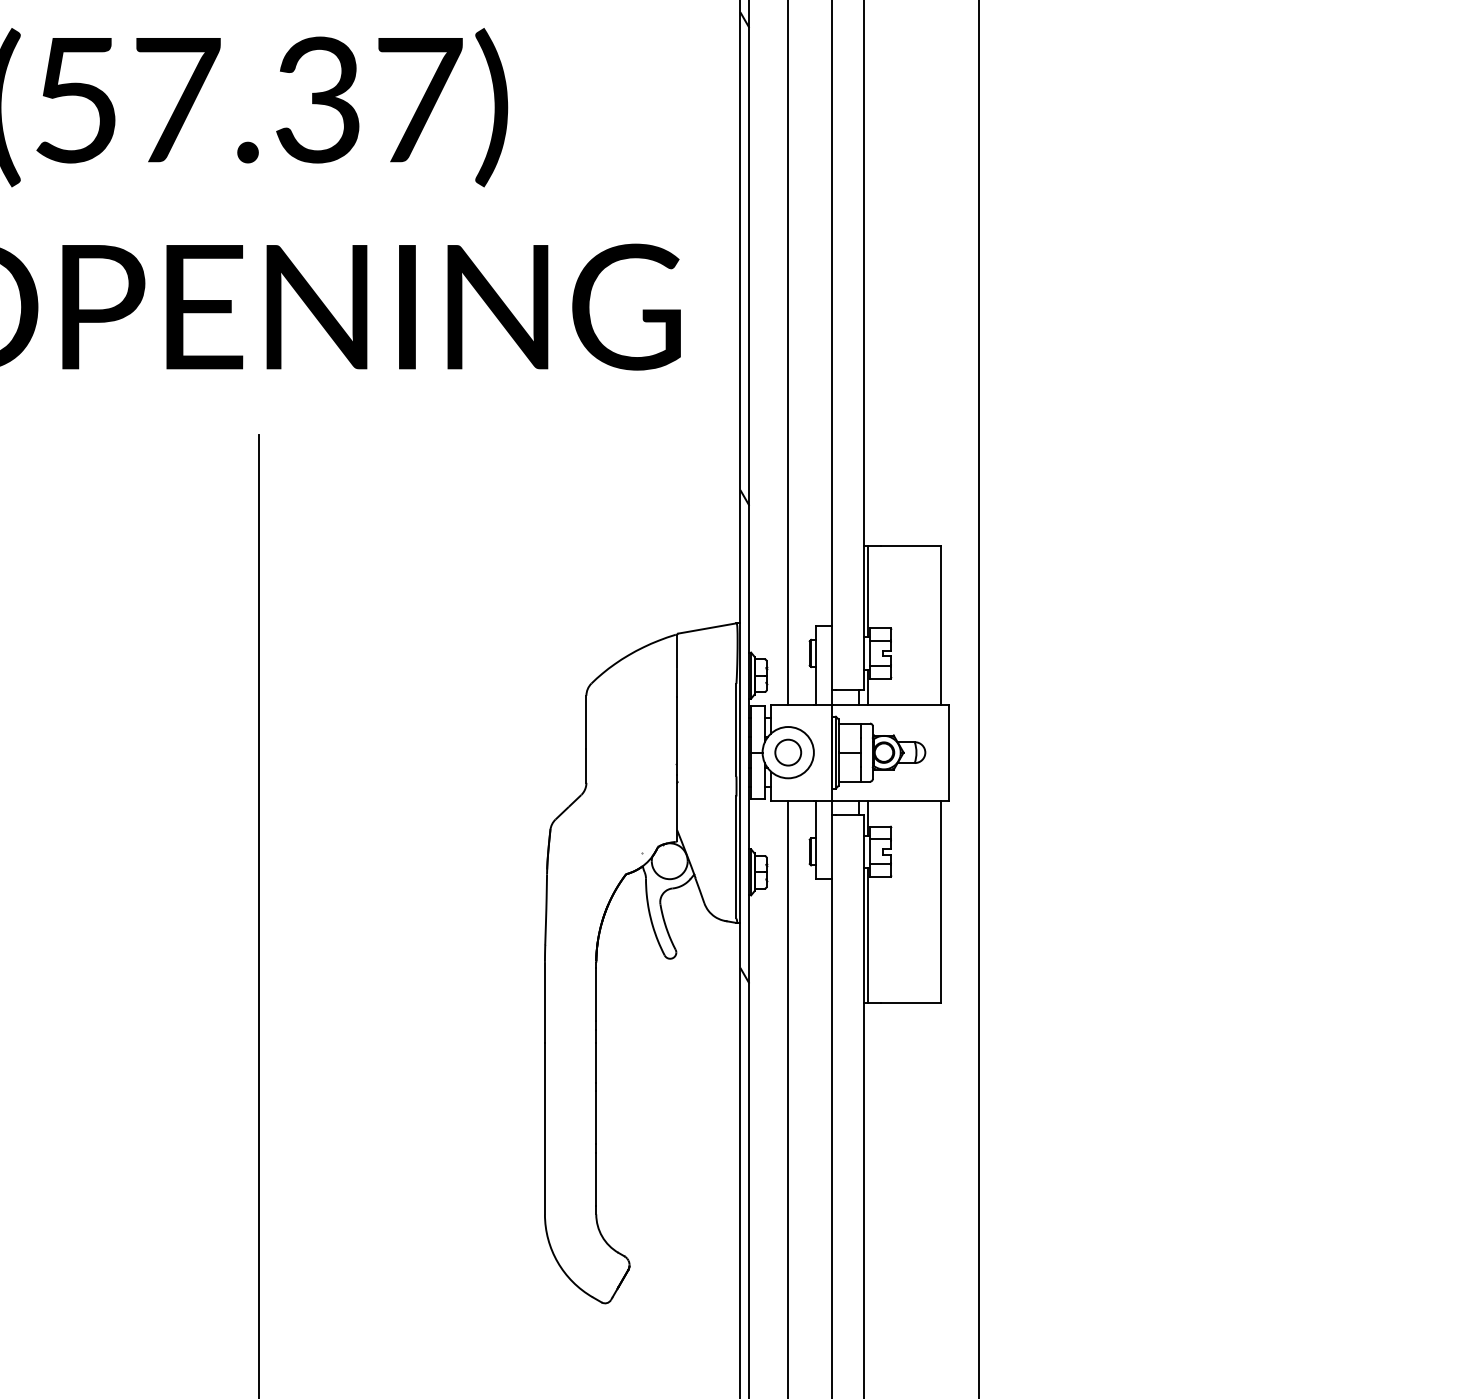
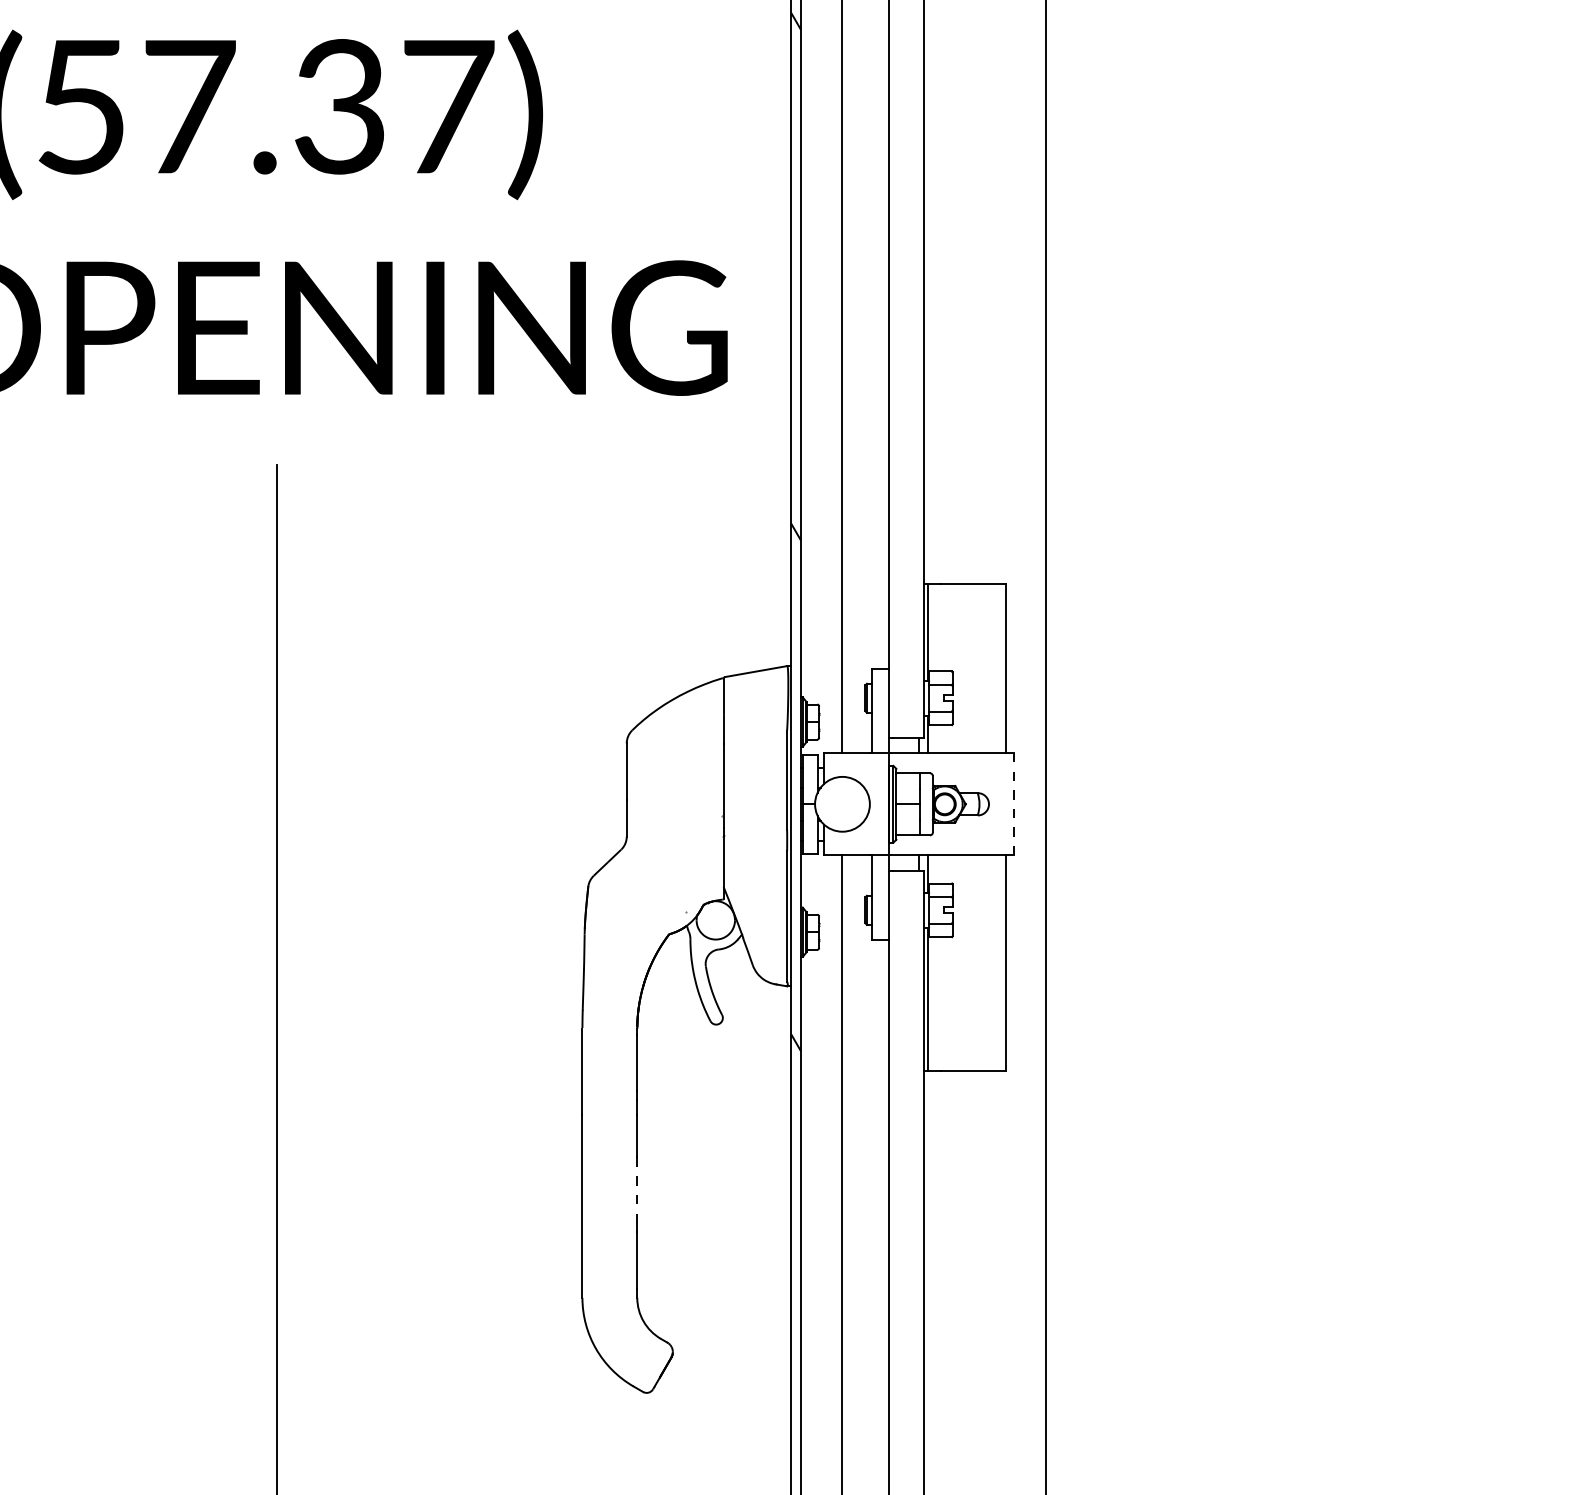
circle: (788, 751) -> (842, 803), removed
line: (949, 752) -> (1014, 804), solid -> dashed
line: (596, 1117) -> (637, 1194), solid -> dashed

